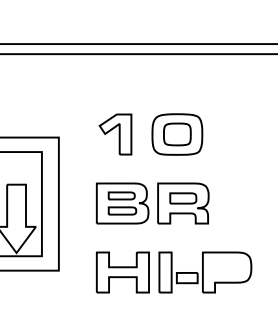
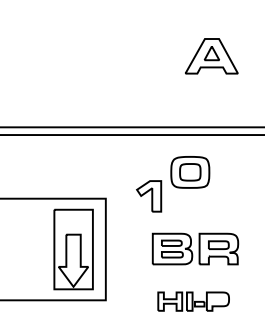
part: (177, 134) -> (190, 172), moved
part: (152, 202) -> (195, 248), moved
part: (173, 272) -> (193, 301), size x0.6

